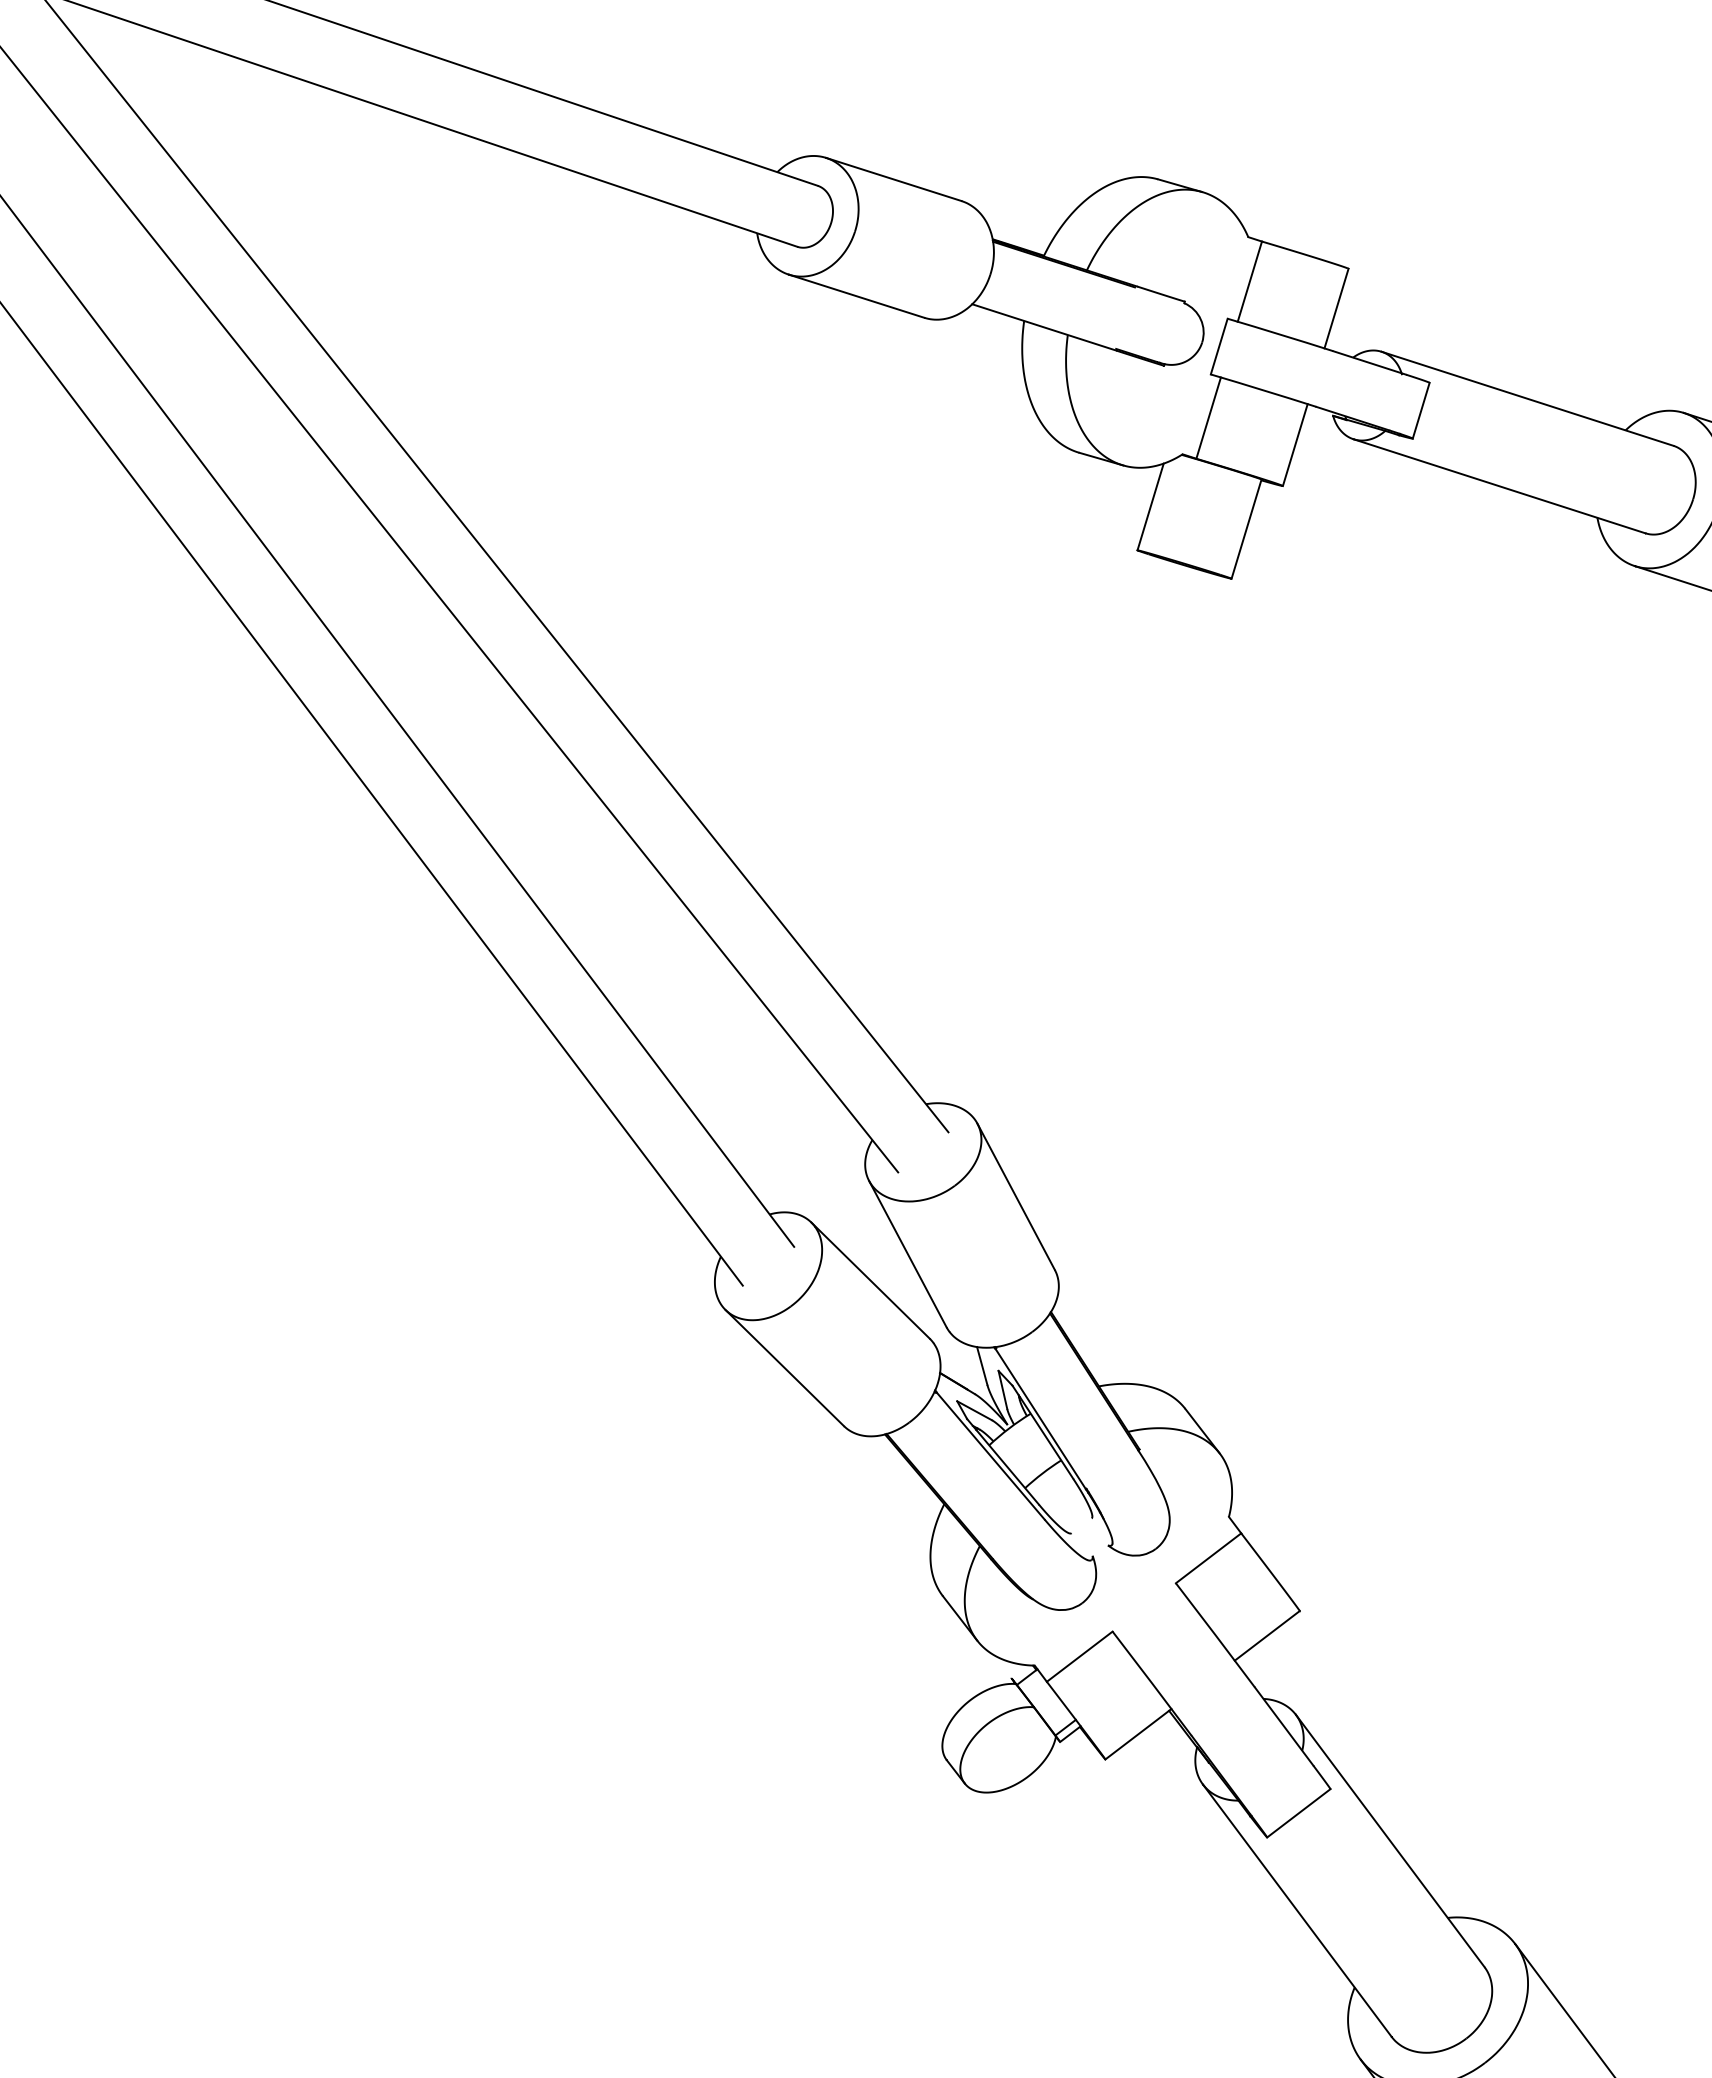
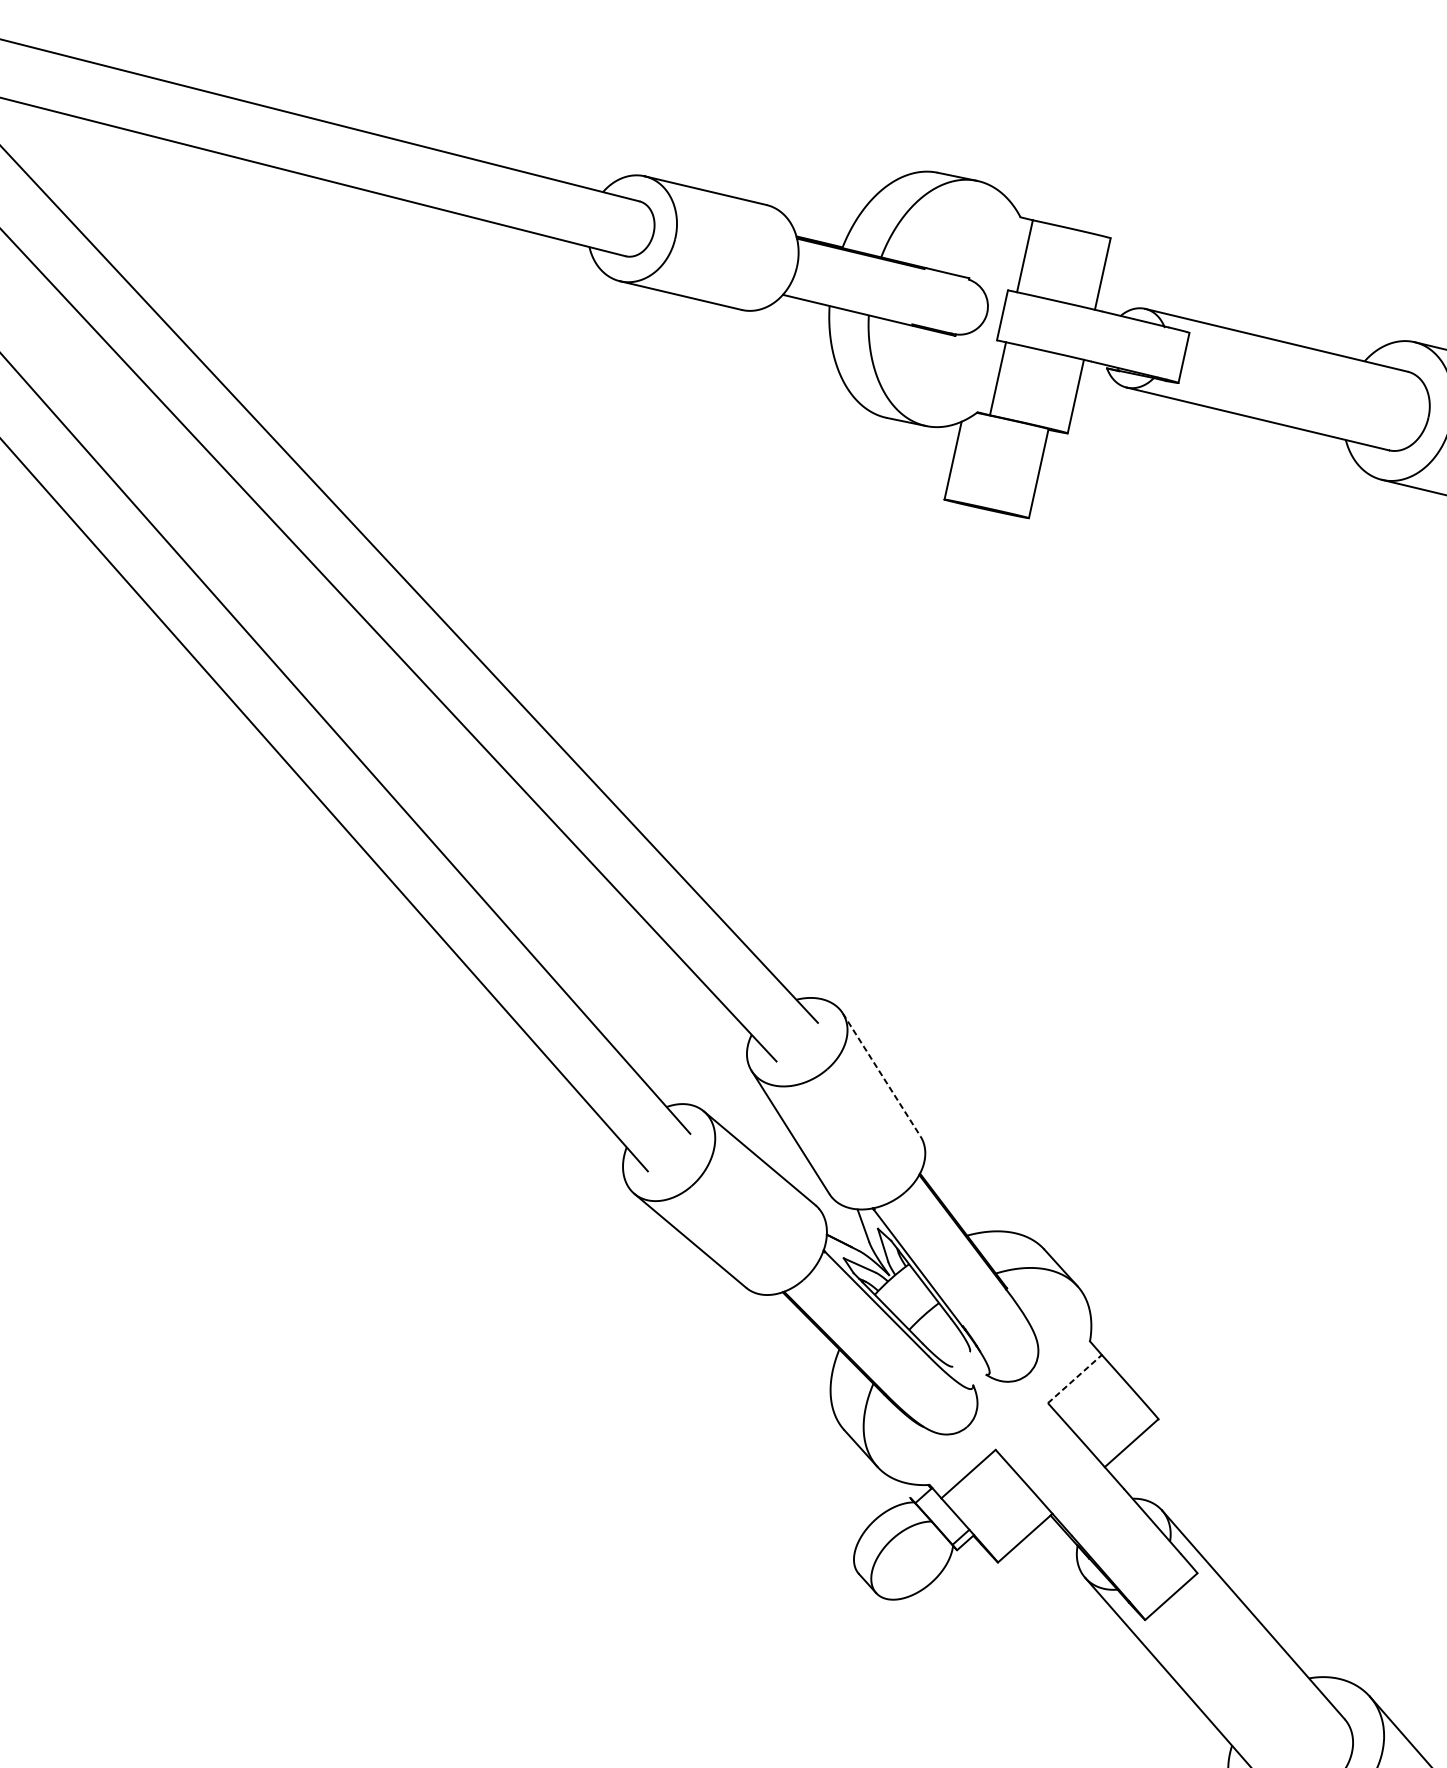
line: (1016, 1196) -> (881, 1074), solid -> dashed
line: (1208, 1558) -> (1074, 1379), solid -> dashed

